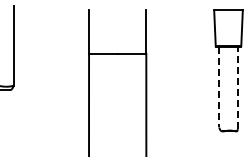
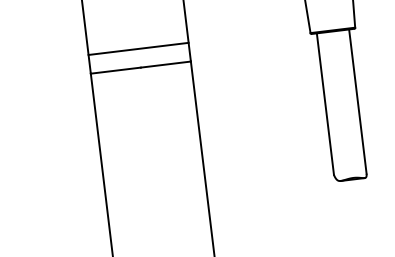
line: (117, 43) -> (138, 49), added
line: (219, 87) -> (325, 104), dashed -> solid
line: (237, 87) -> (357, 101), dashed -> solid

